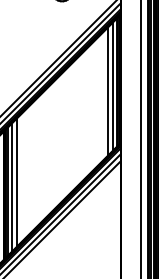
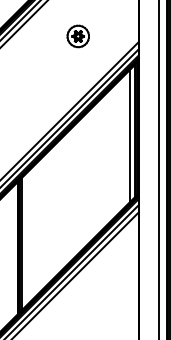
line: (107, 91) -> (125, 140), removed
line: (16, 182) -> (31, 234), removed
line: (12, 187) -> (26, 239), removed

